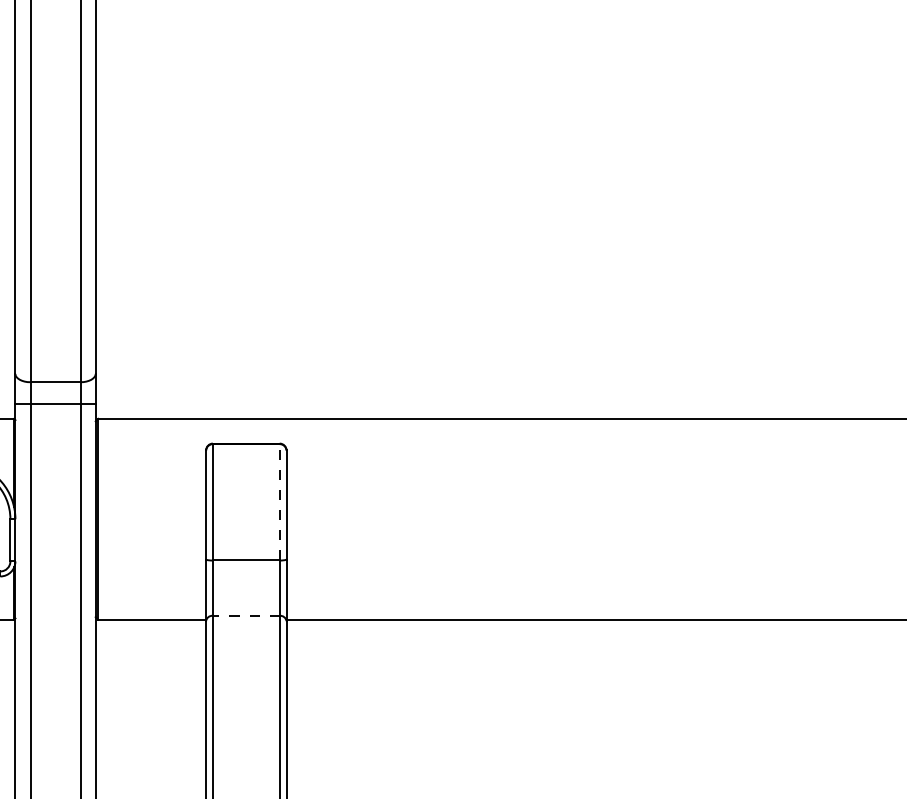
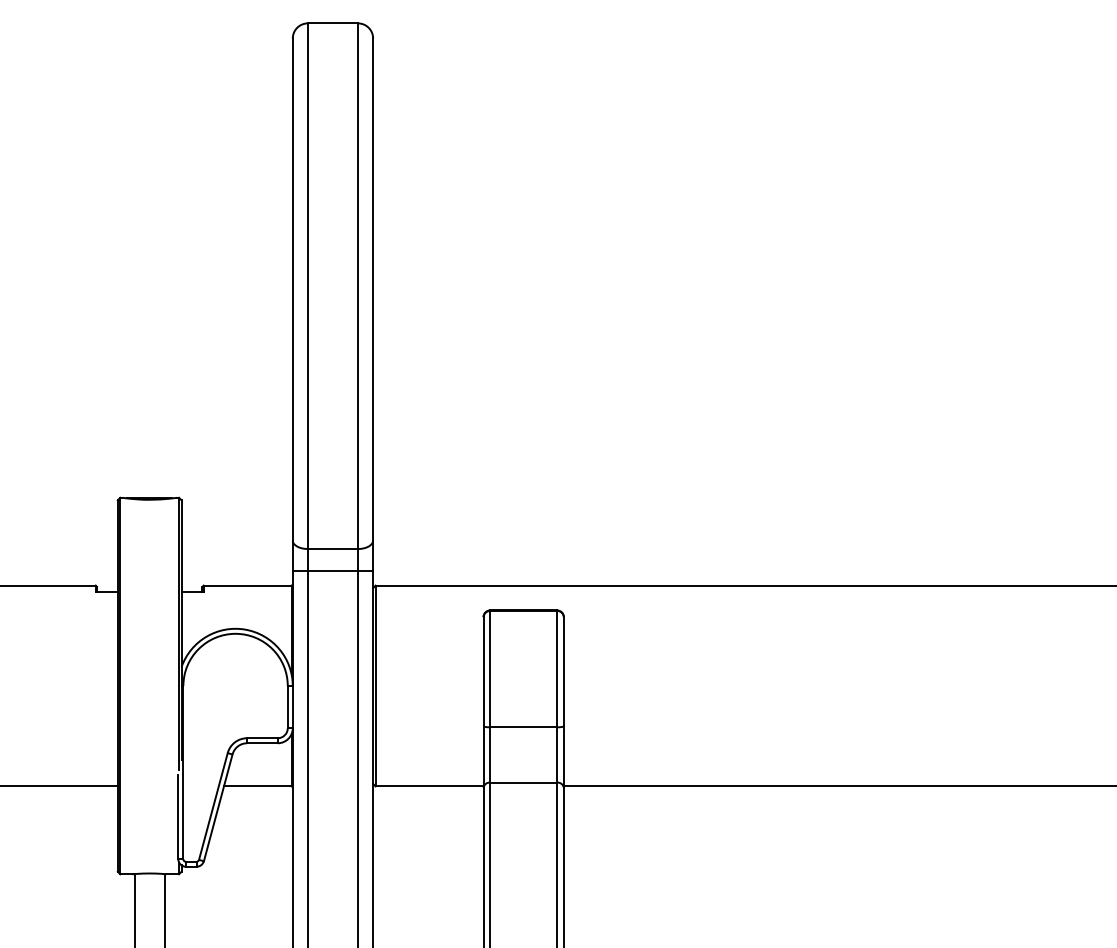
line: (280, 501) -> (557, 668), dashed -> solid
line: (246, 615) -> (523, 782), dashed -> solid

